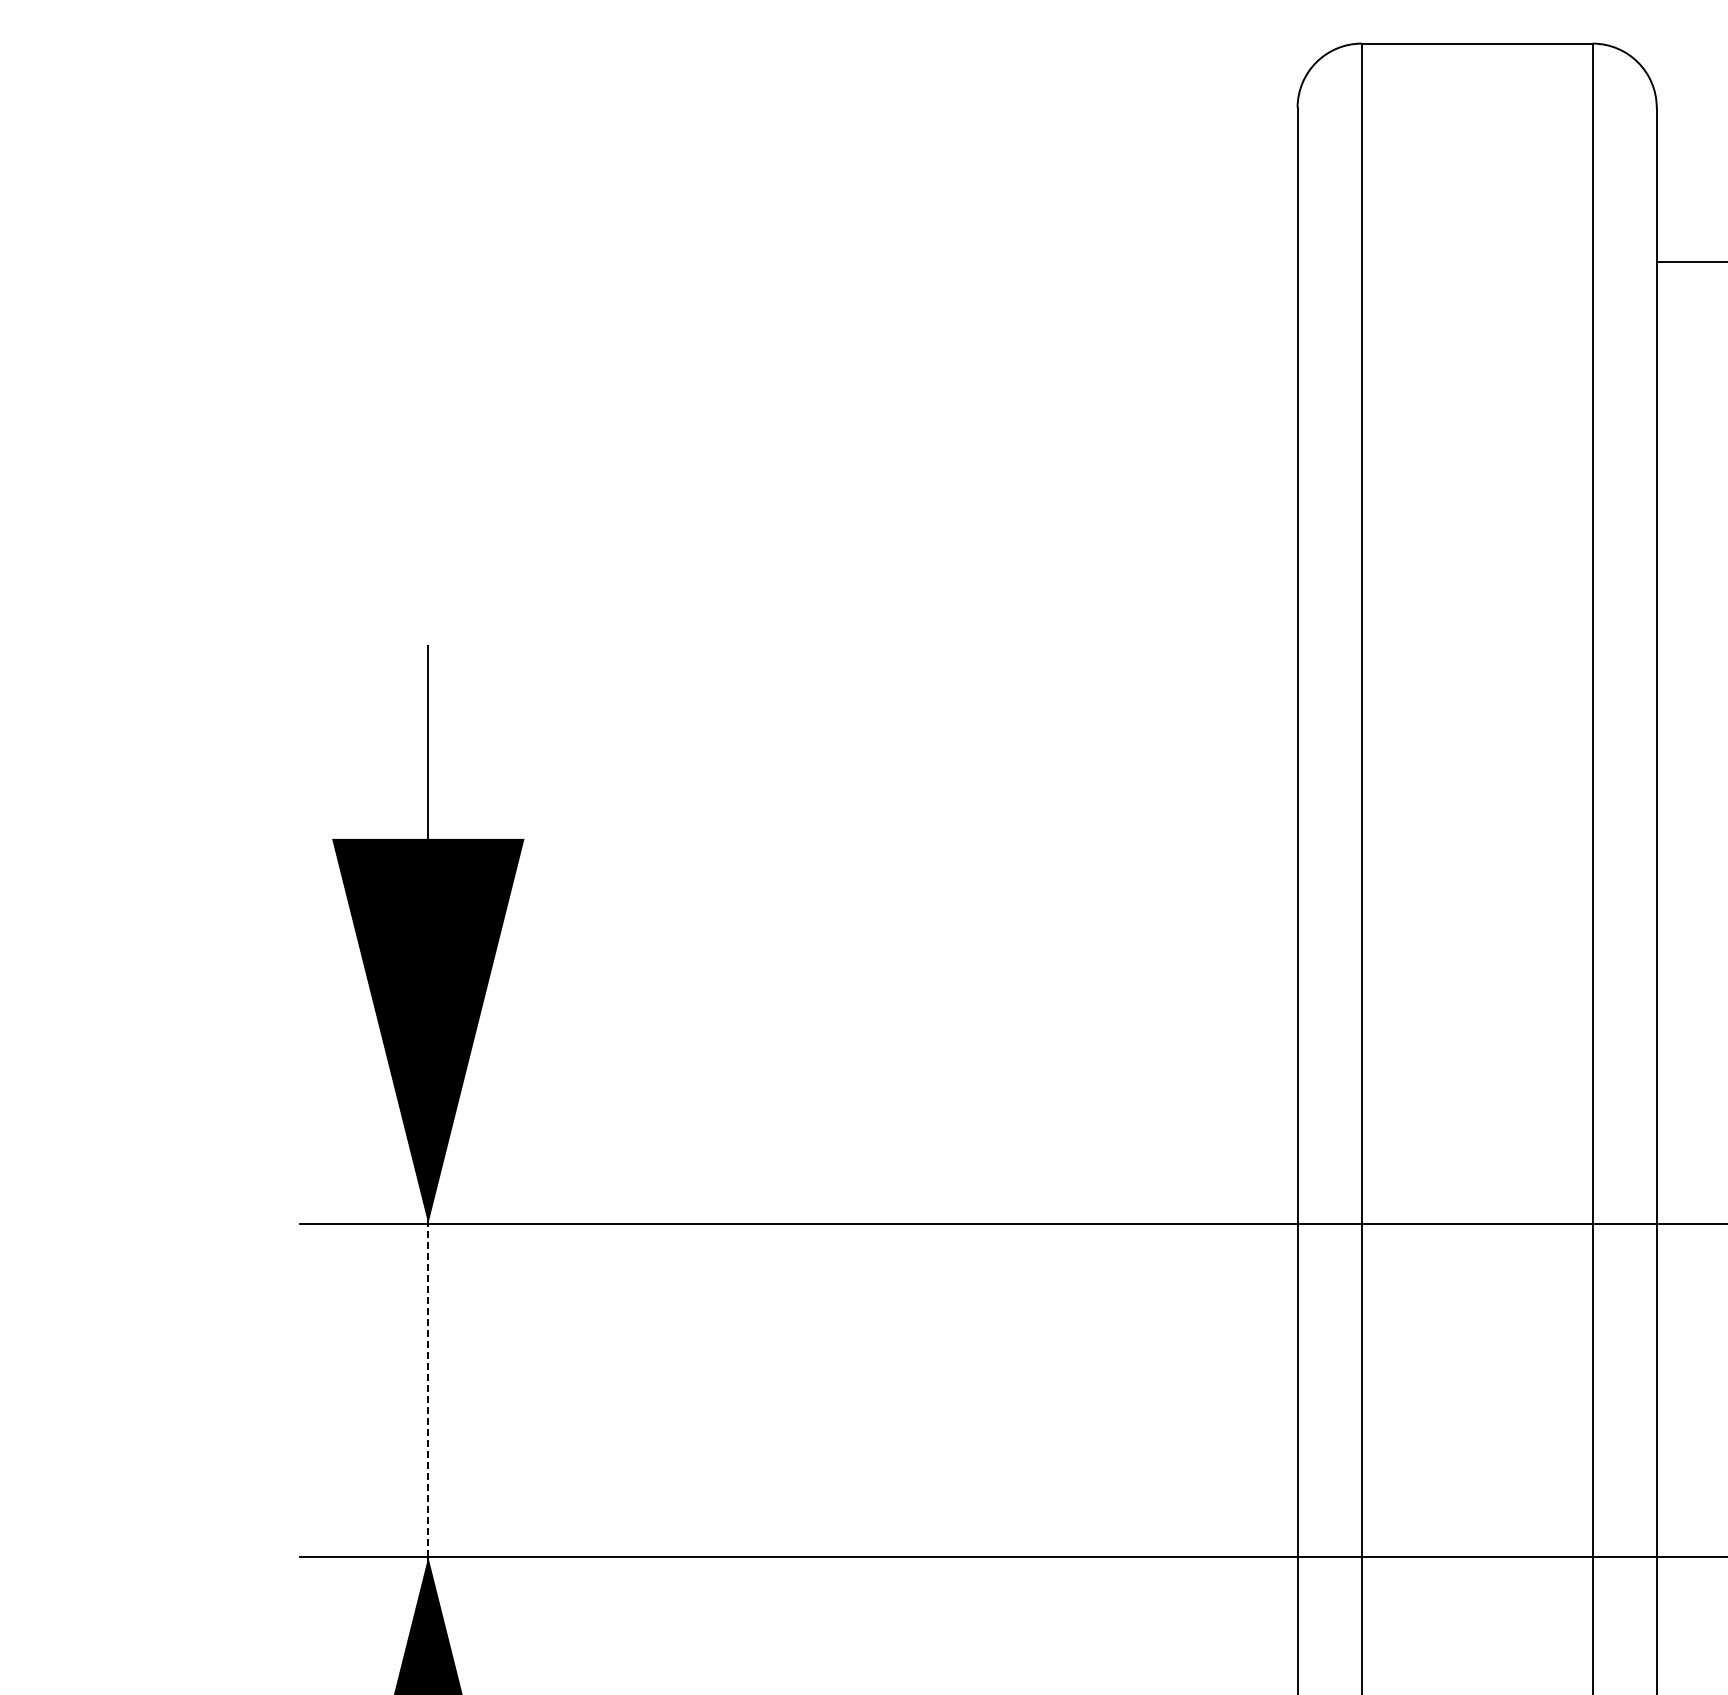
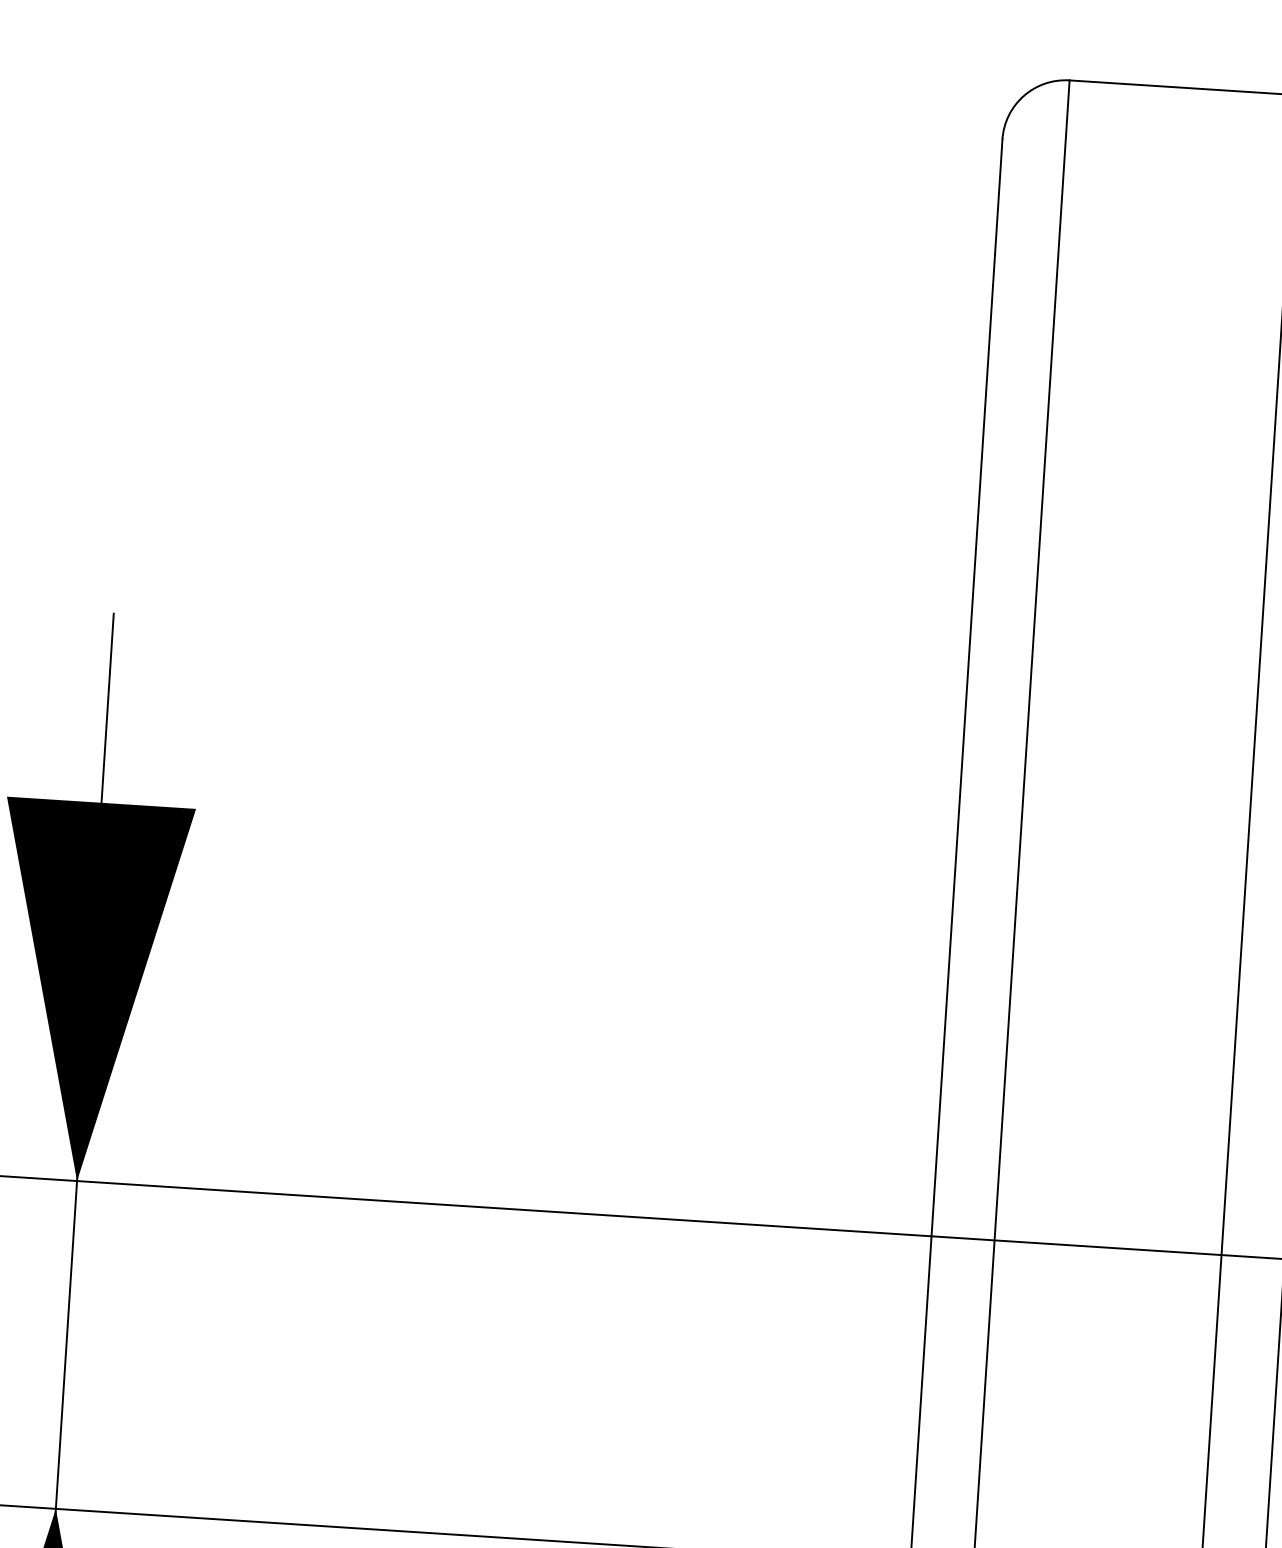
line: (428, 1390) -> (66, 1345), dashed -> solid

